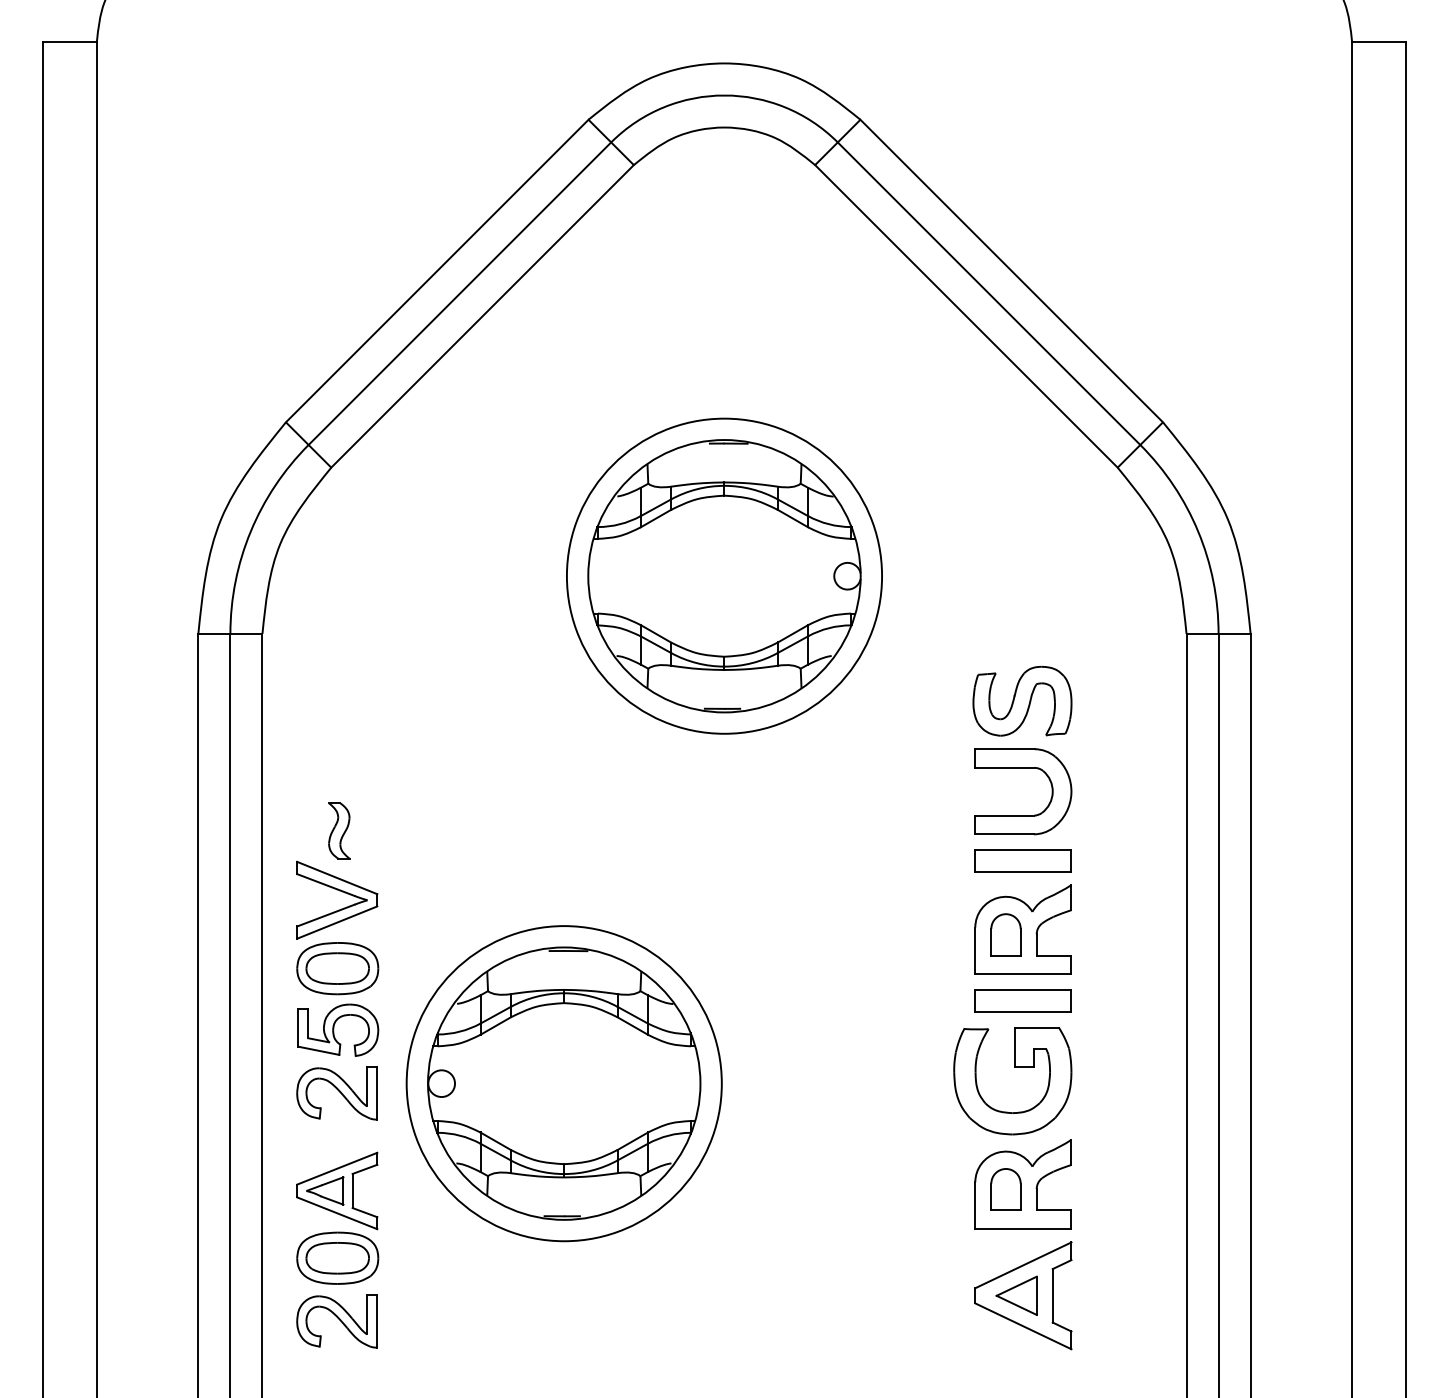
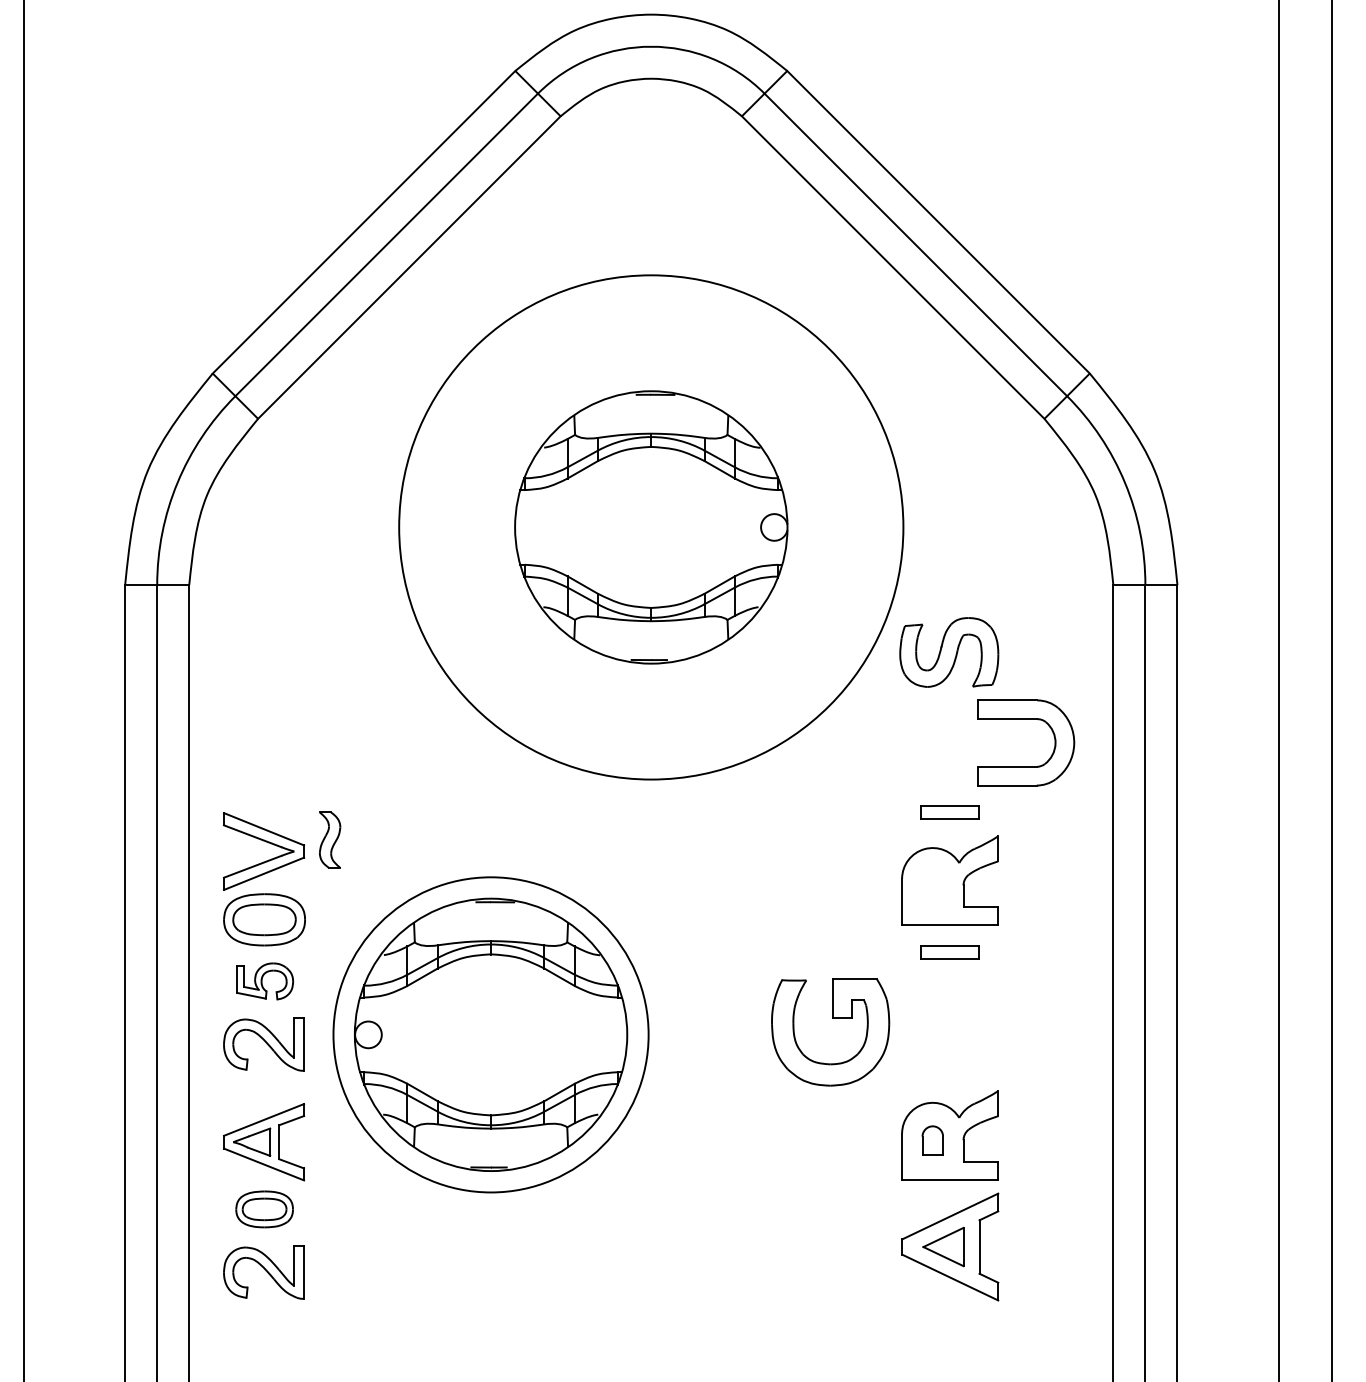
circle: (724, 575) -> (651, 526), size x1.6
part: (1023, 768) -> (1026, 719), moved
part: (339, 830) -> (330, 839), moved
part: (1022, 860) -> (949, 811), size x0.6
part: (1005, 934) -> (932, 885), removed
part: (1022, 1000) -> (949, 951), size x0.6
part: (338, 1029) -> (265, 980), size x0.7
part: (1014, 1067) -> (832, 1018), moved
part: (1005, 1189) -> (932, 1140), size x0.7
part: (337, 1257) -> (264, 1208), size x0.7

